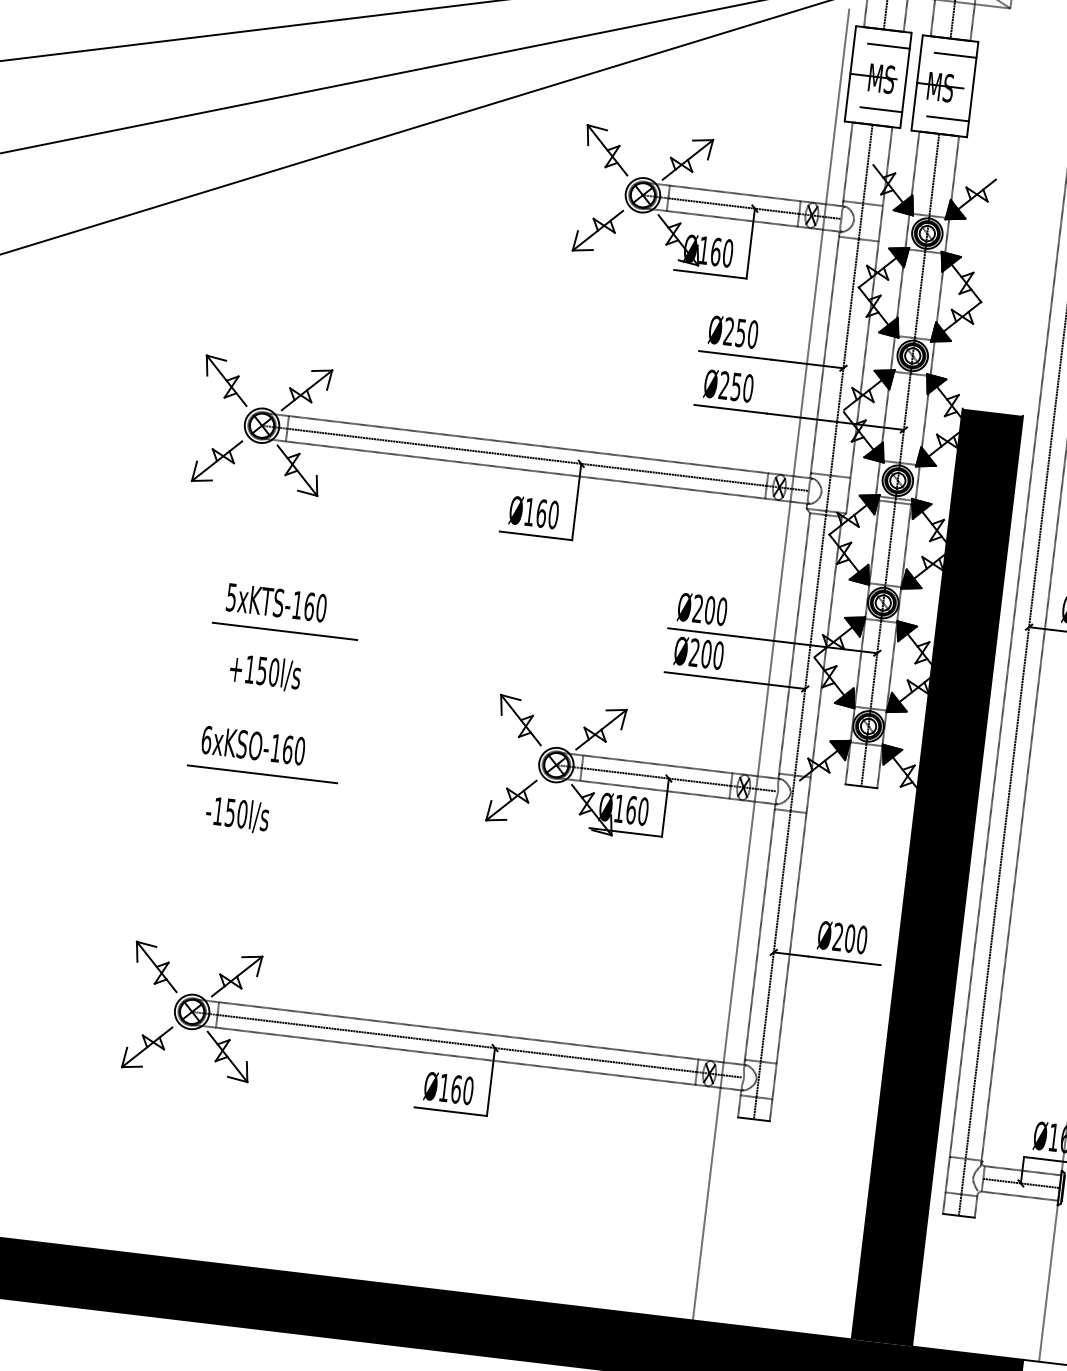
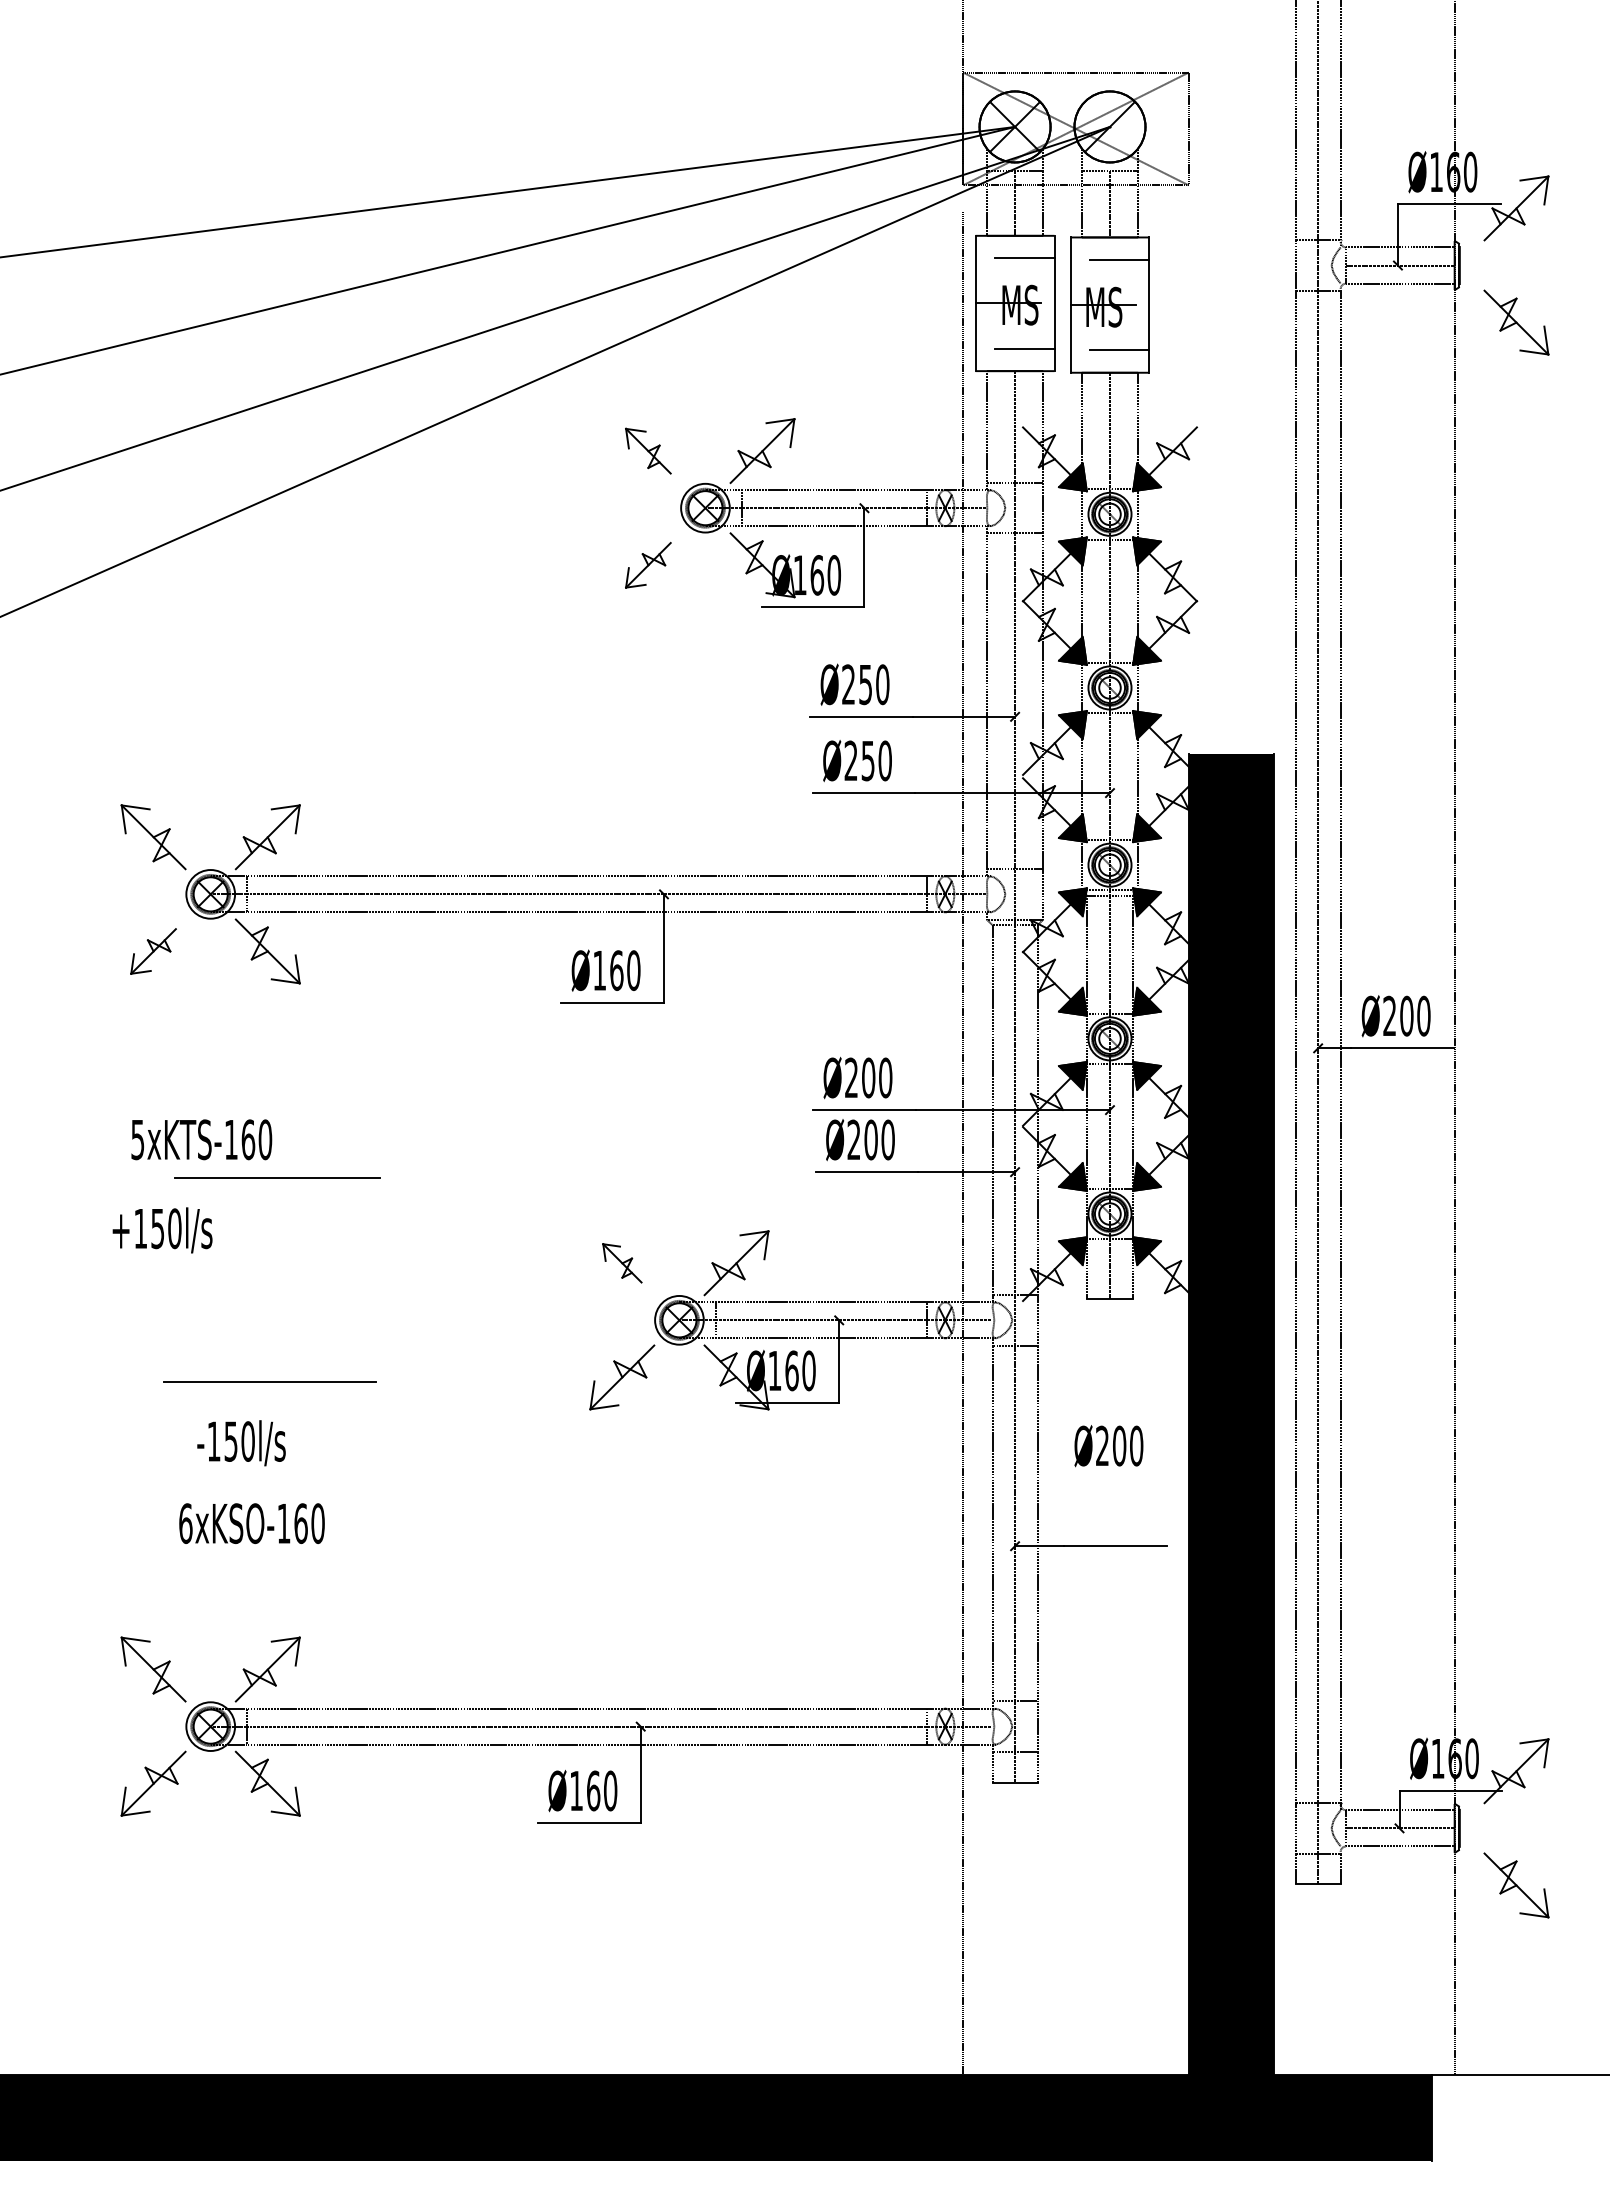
part: (607, 150) -> (648, 451), size x0.7
part: (598, 230) -> (648, 565), size x0.7
part: (216, 461) -> (153, 951), size x0.7
text: (276, 602) -> (201, 1139), moved
text: (265, 672) -> (162, 1230), moved
part: (521, 720) -> (622, 1263), size x0.6
text: (253, 745) -> (251, 1523), moved
text: (842, 937) -> (1108, 1446), moved

